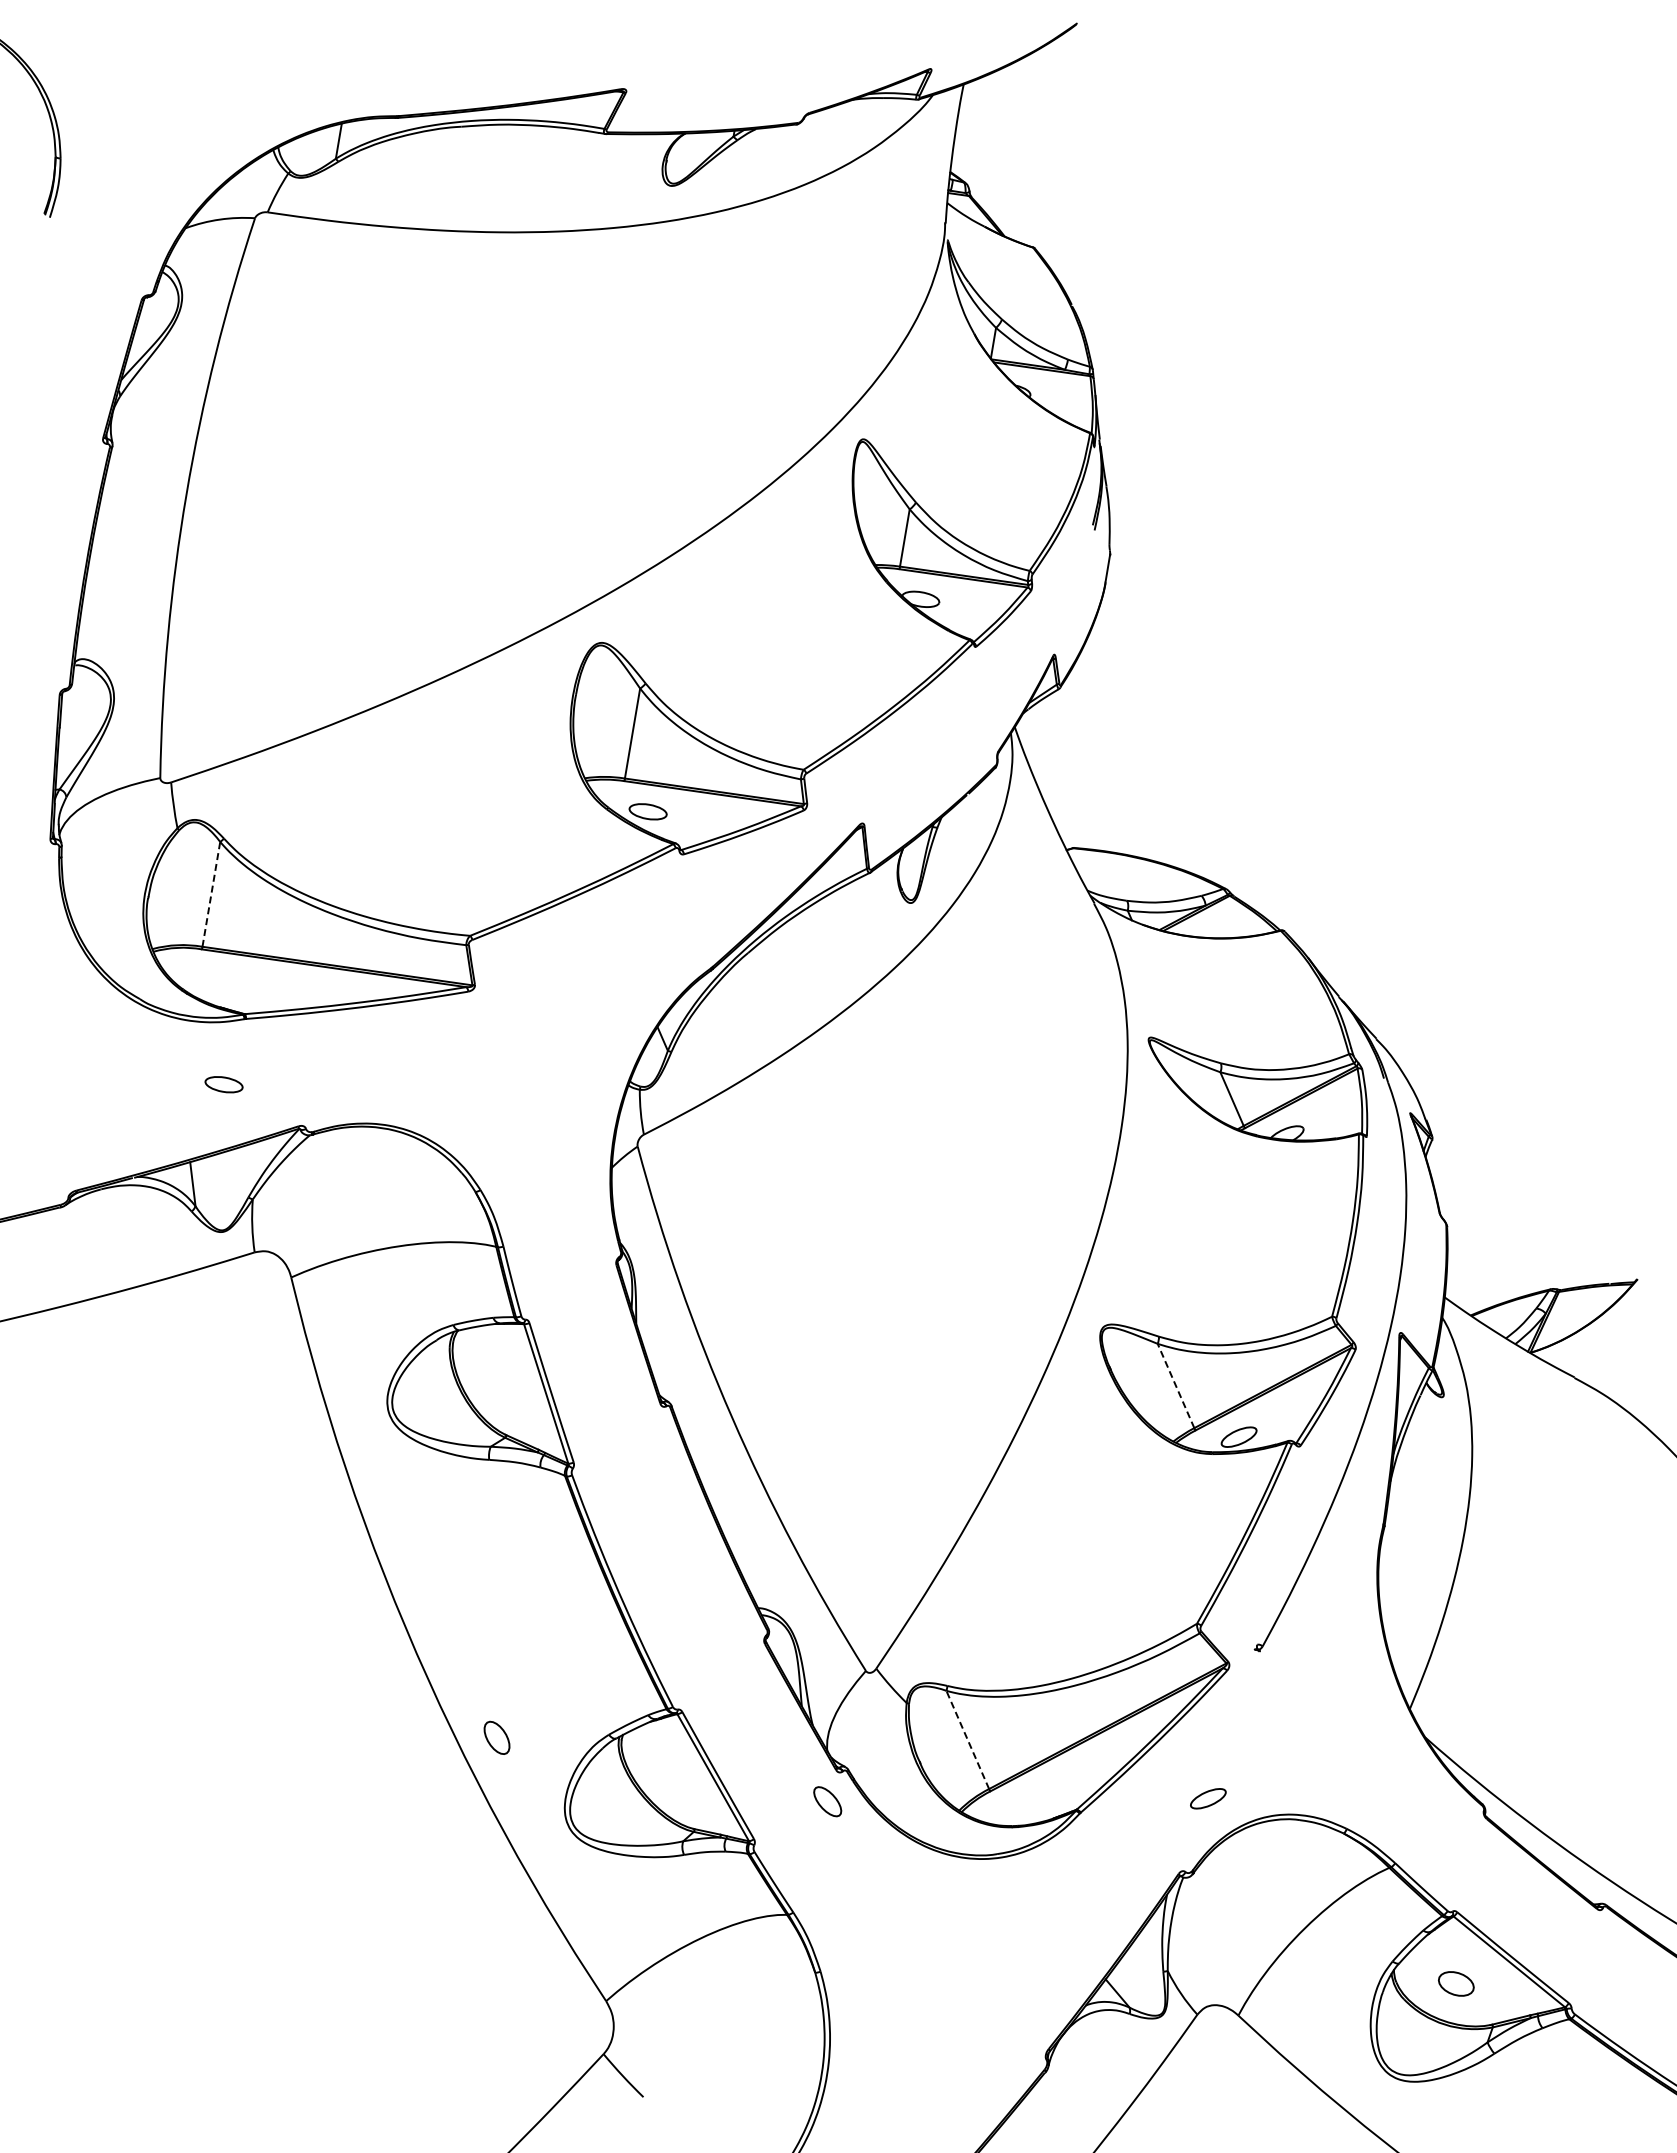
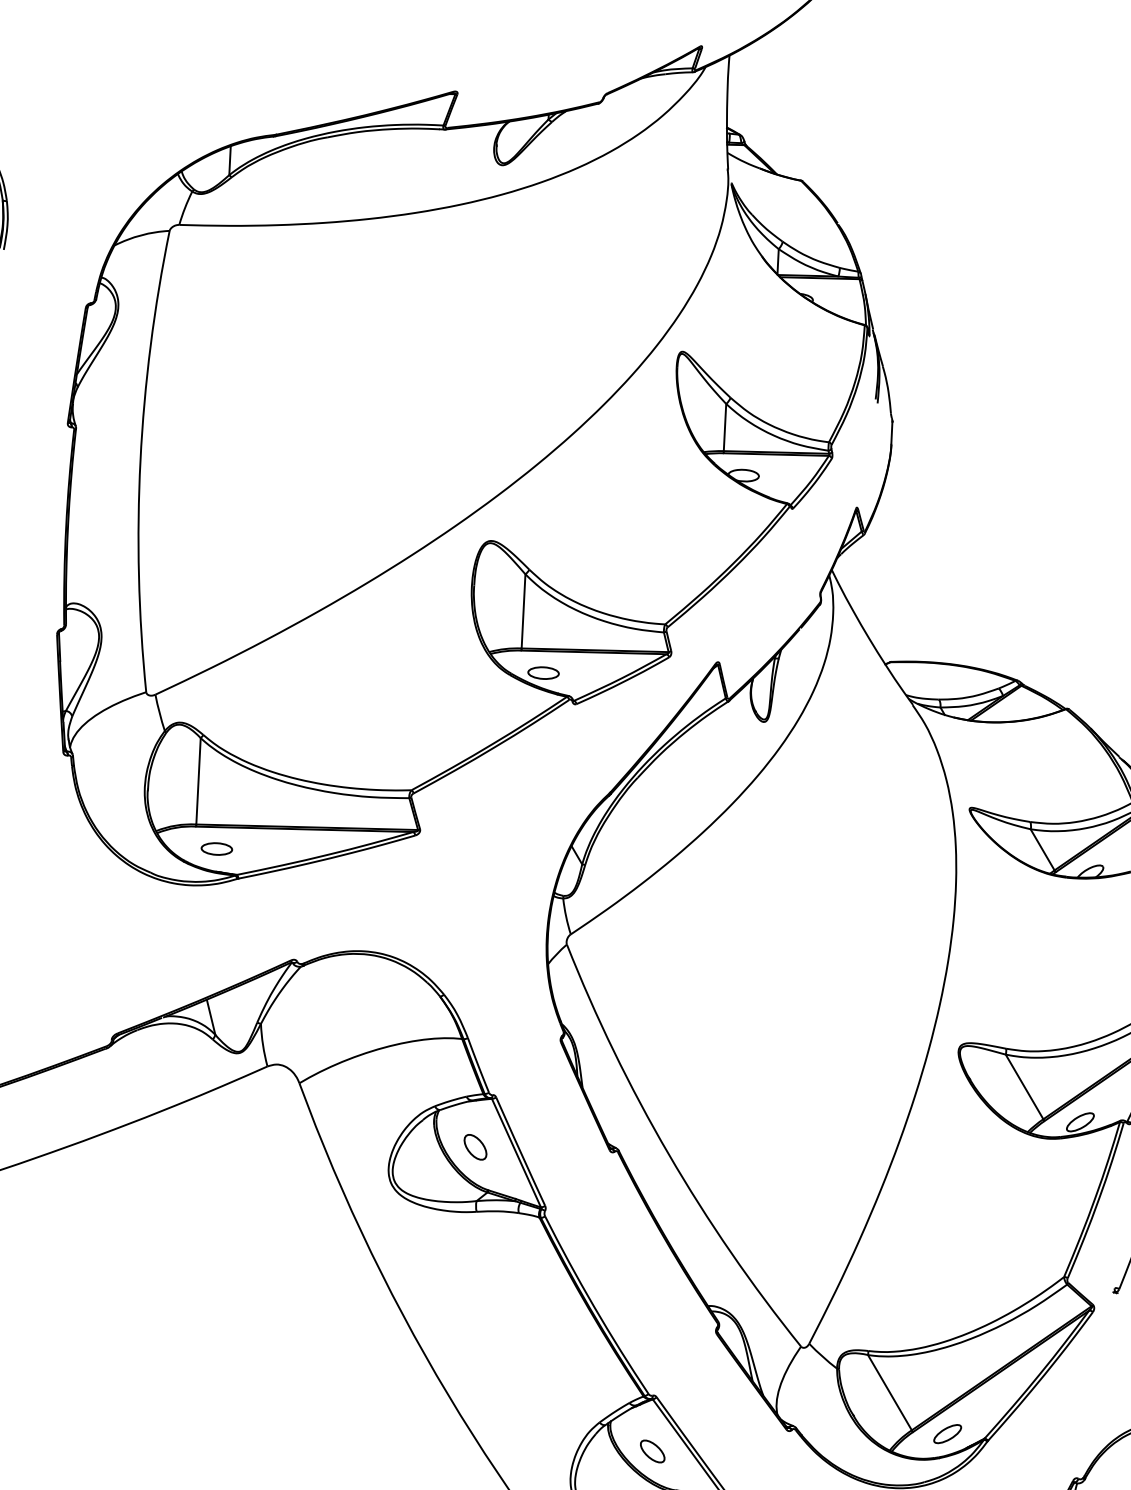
line: (211, 893) -> (198, 780), dashed -> solid
part: (223, 1084) -> (216, 848), moved
line: (1176, 1385) -> (1024, 1086), dashed -> solid
part: (496, 1737) -> (475, 1147), moved
line: (967, 1739) -> (889, 1392), dashed -> solid
part: (1208, 1798) -> (947, 1433), moved
part: (827, 1801) -> (652, 1451), moved

